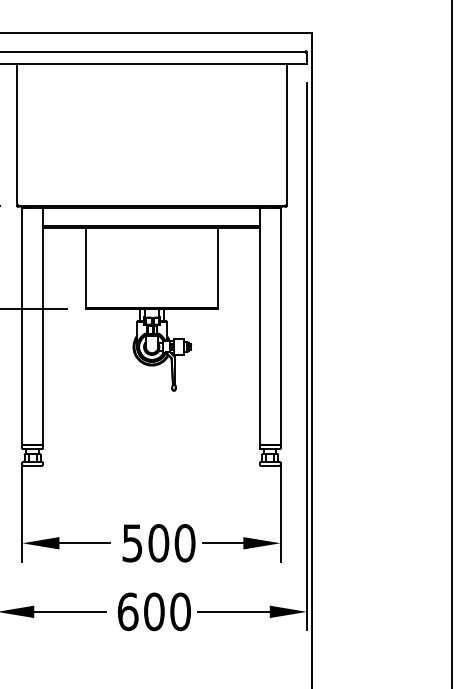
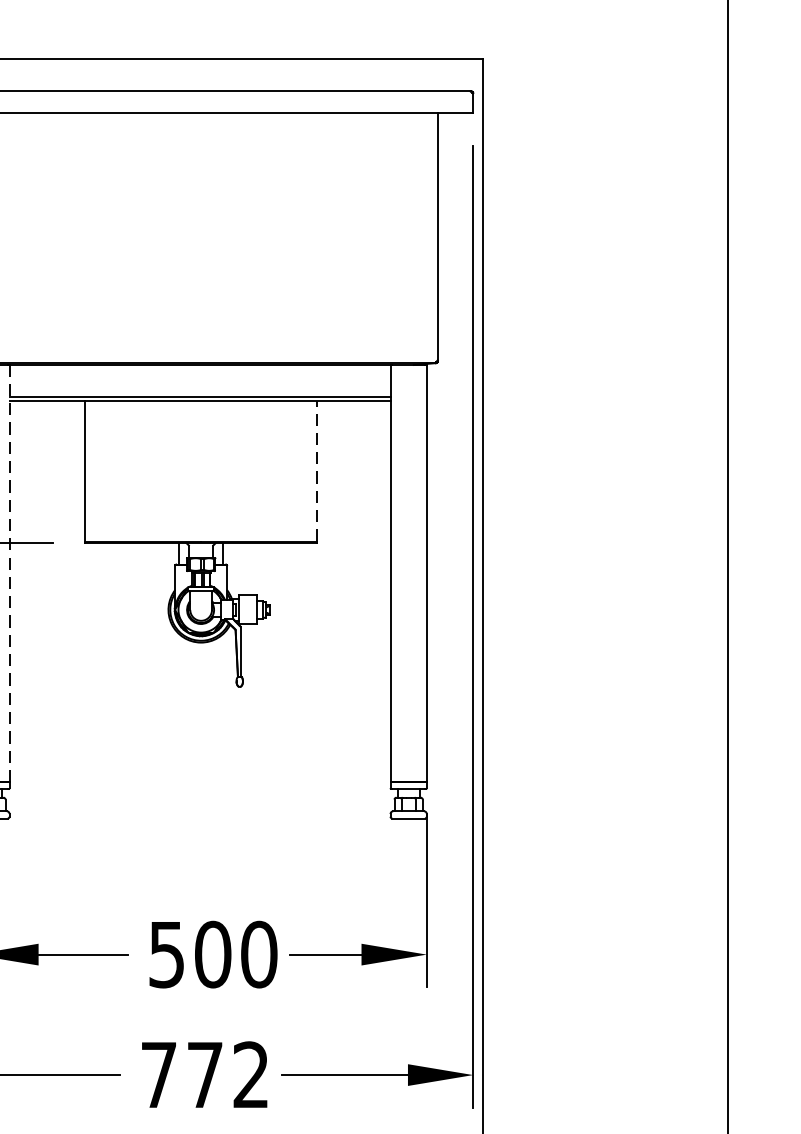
line: (218, 268) -> (317, 472), solid -> dashed
line: (42, 326) -> (8, 573), solid -> dashed
text: (154, 611) -> (205, 1074), 600 -> 772

